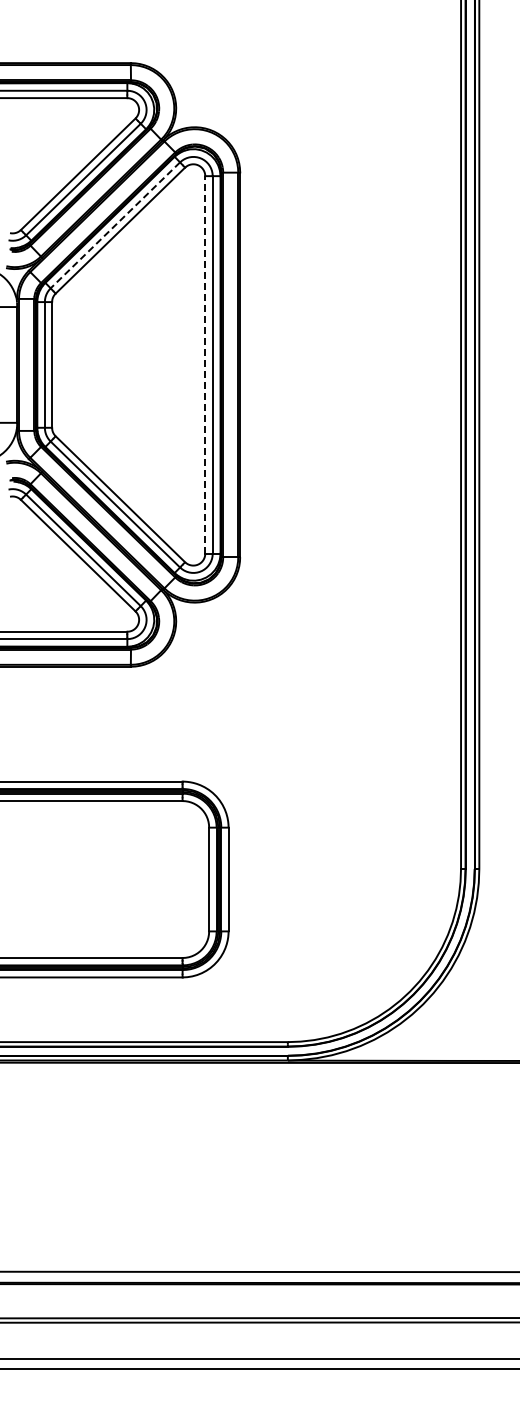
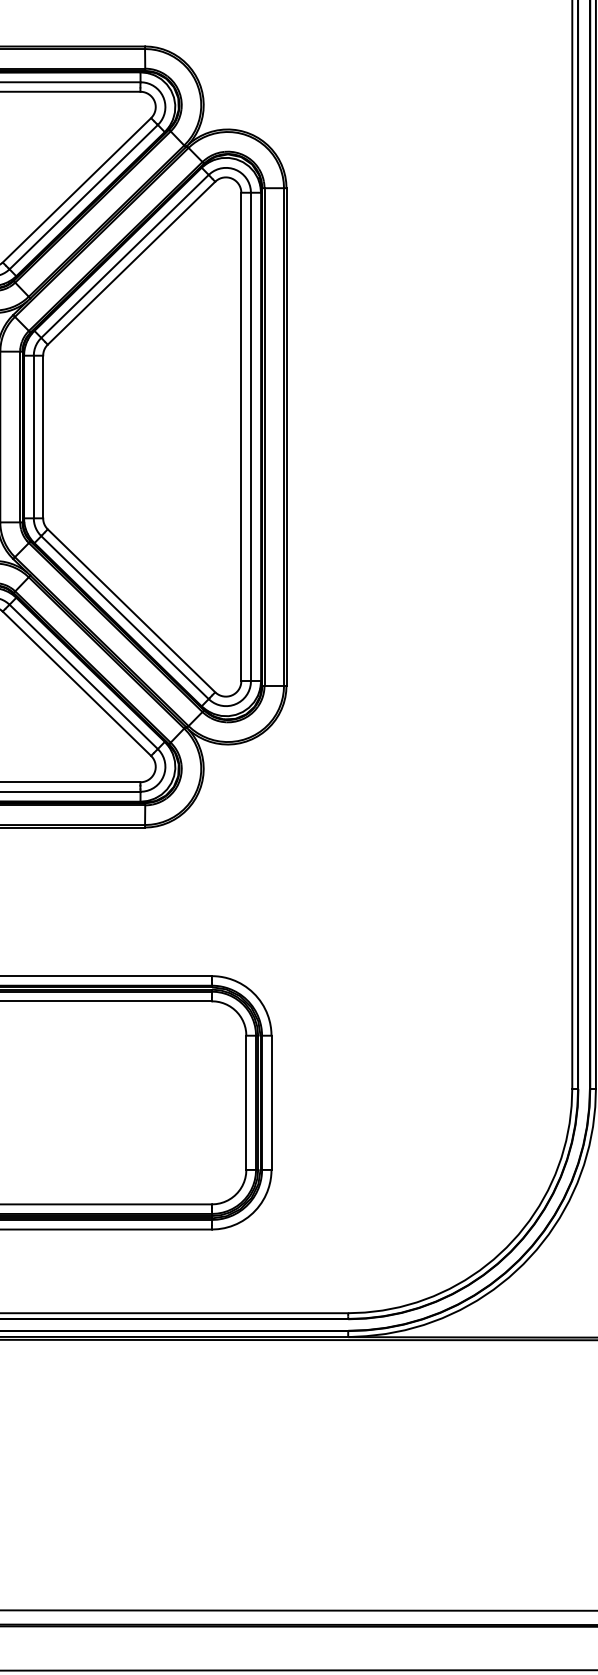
line: (115, 225) -> (125, 256), dashed -> solid
line: (205, 364) -> (241, 436), dashed -> solid

